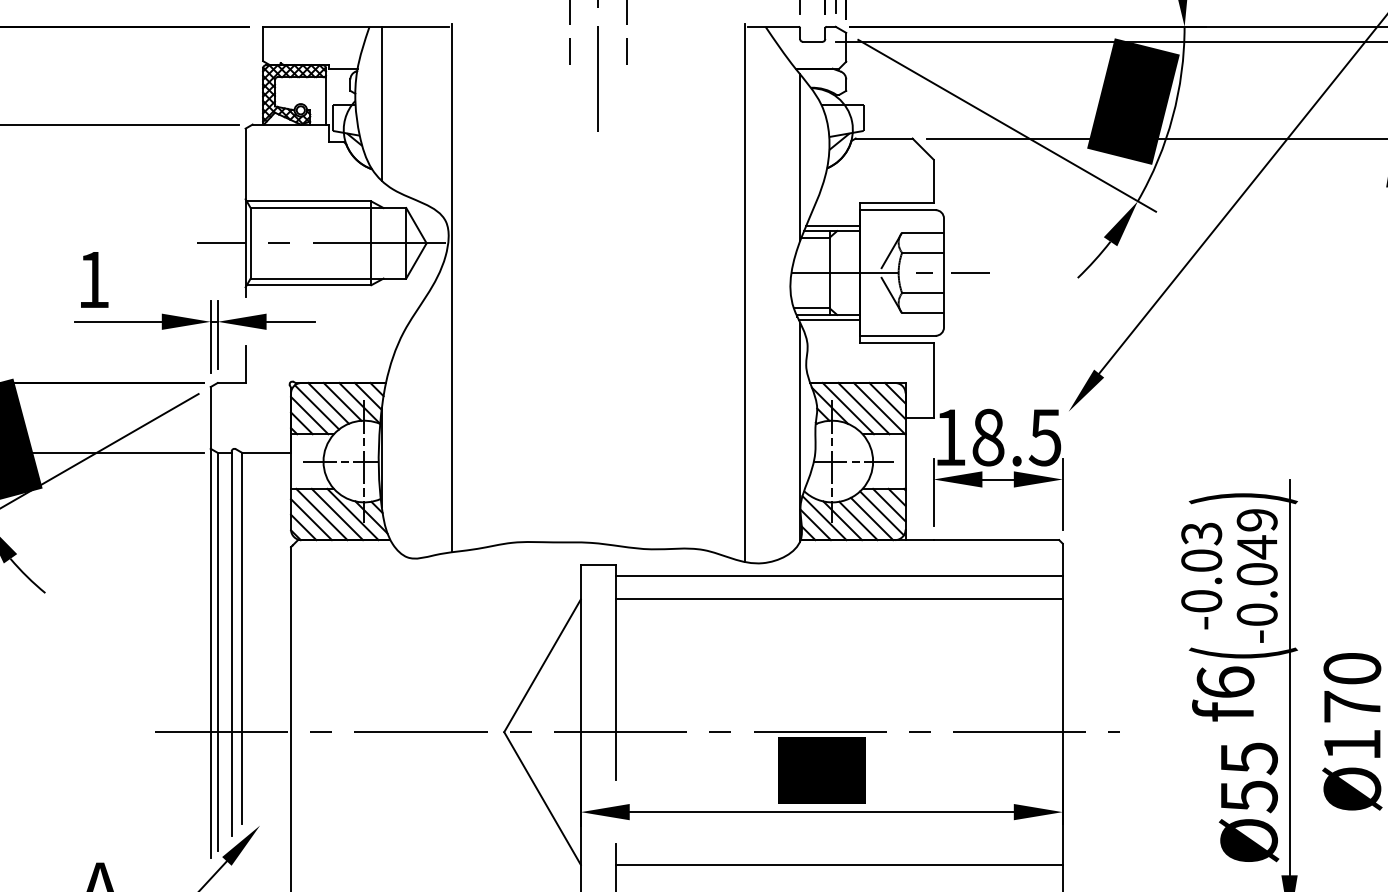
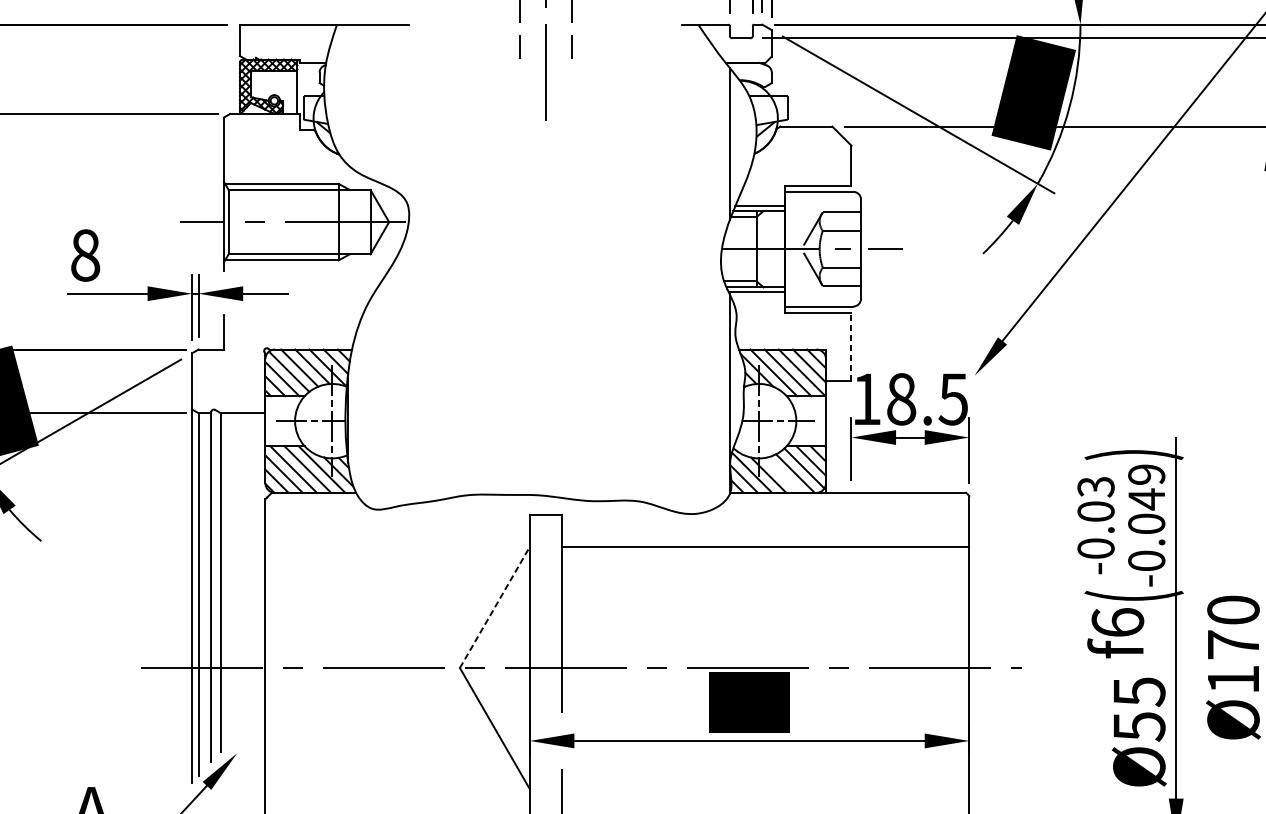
line: (381, 103) -> (347, 94), removed
text: (93, 279) -> (85, 255), 1 -> 8
line: (451, 288) -> (411, 263), removed
line: (744, 293) -> (679, 267), removed
line: (933, 380) -> (851, 347), solid -> dashed
line: (858, 520) -> (783, 474), removed
line: (838, 576) -> (764, 526), removed
line: (542, 665) -> (494, 607), solid -> dashed
line: (838, 864) -> (764, 788), removed

